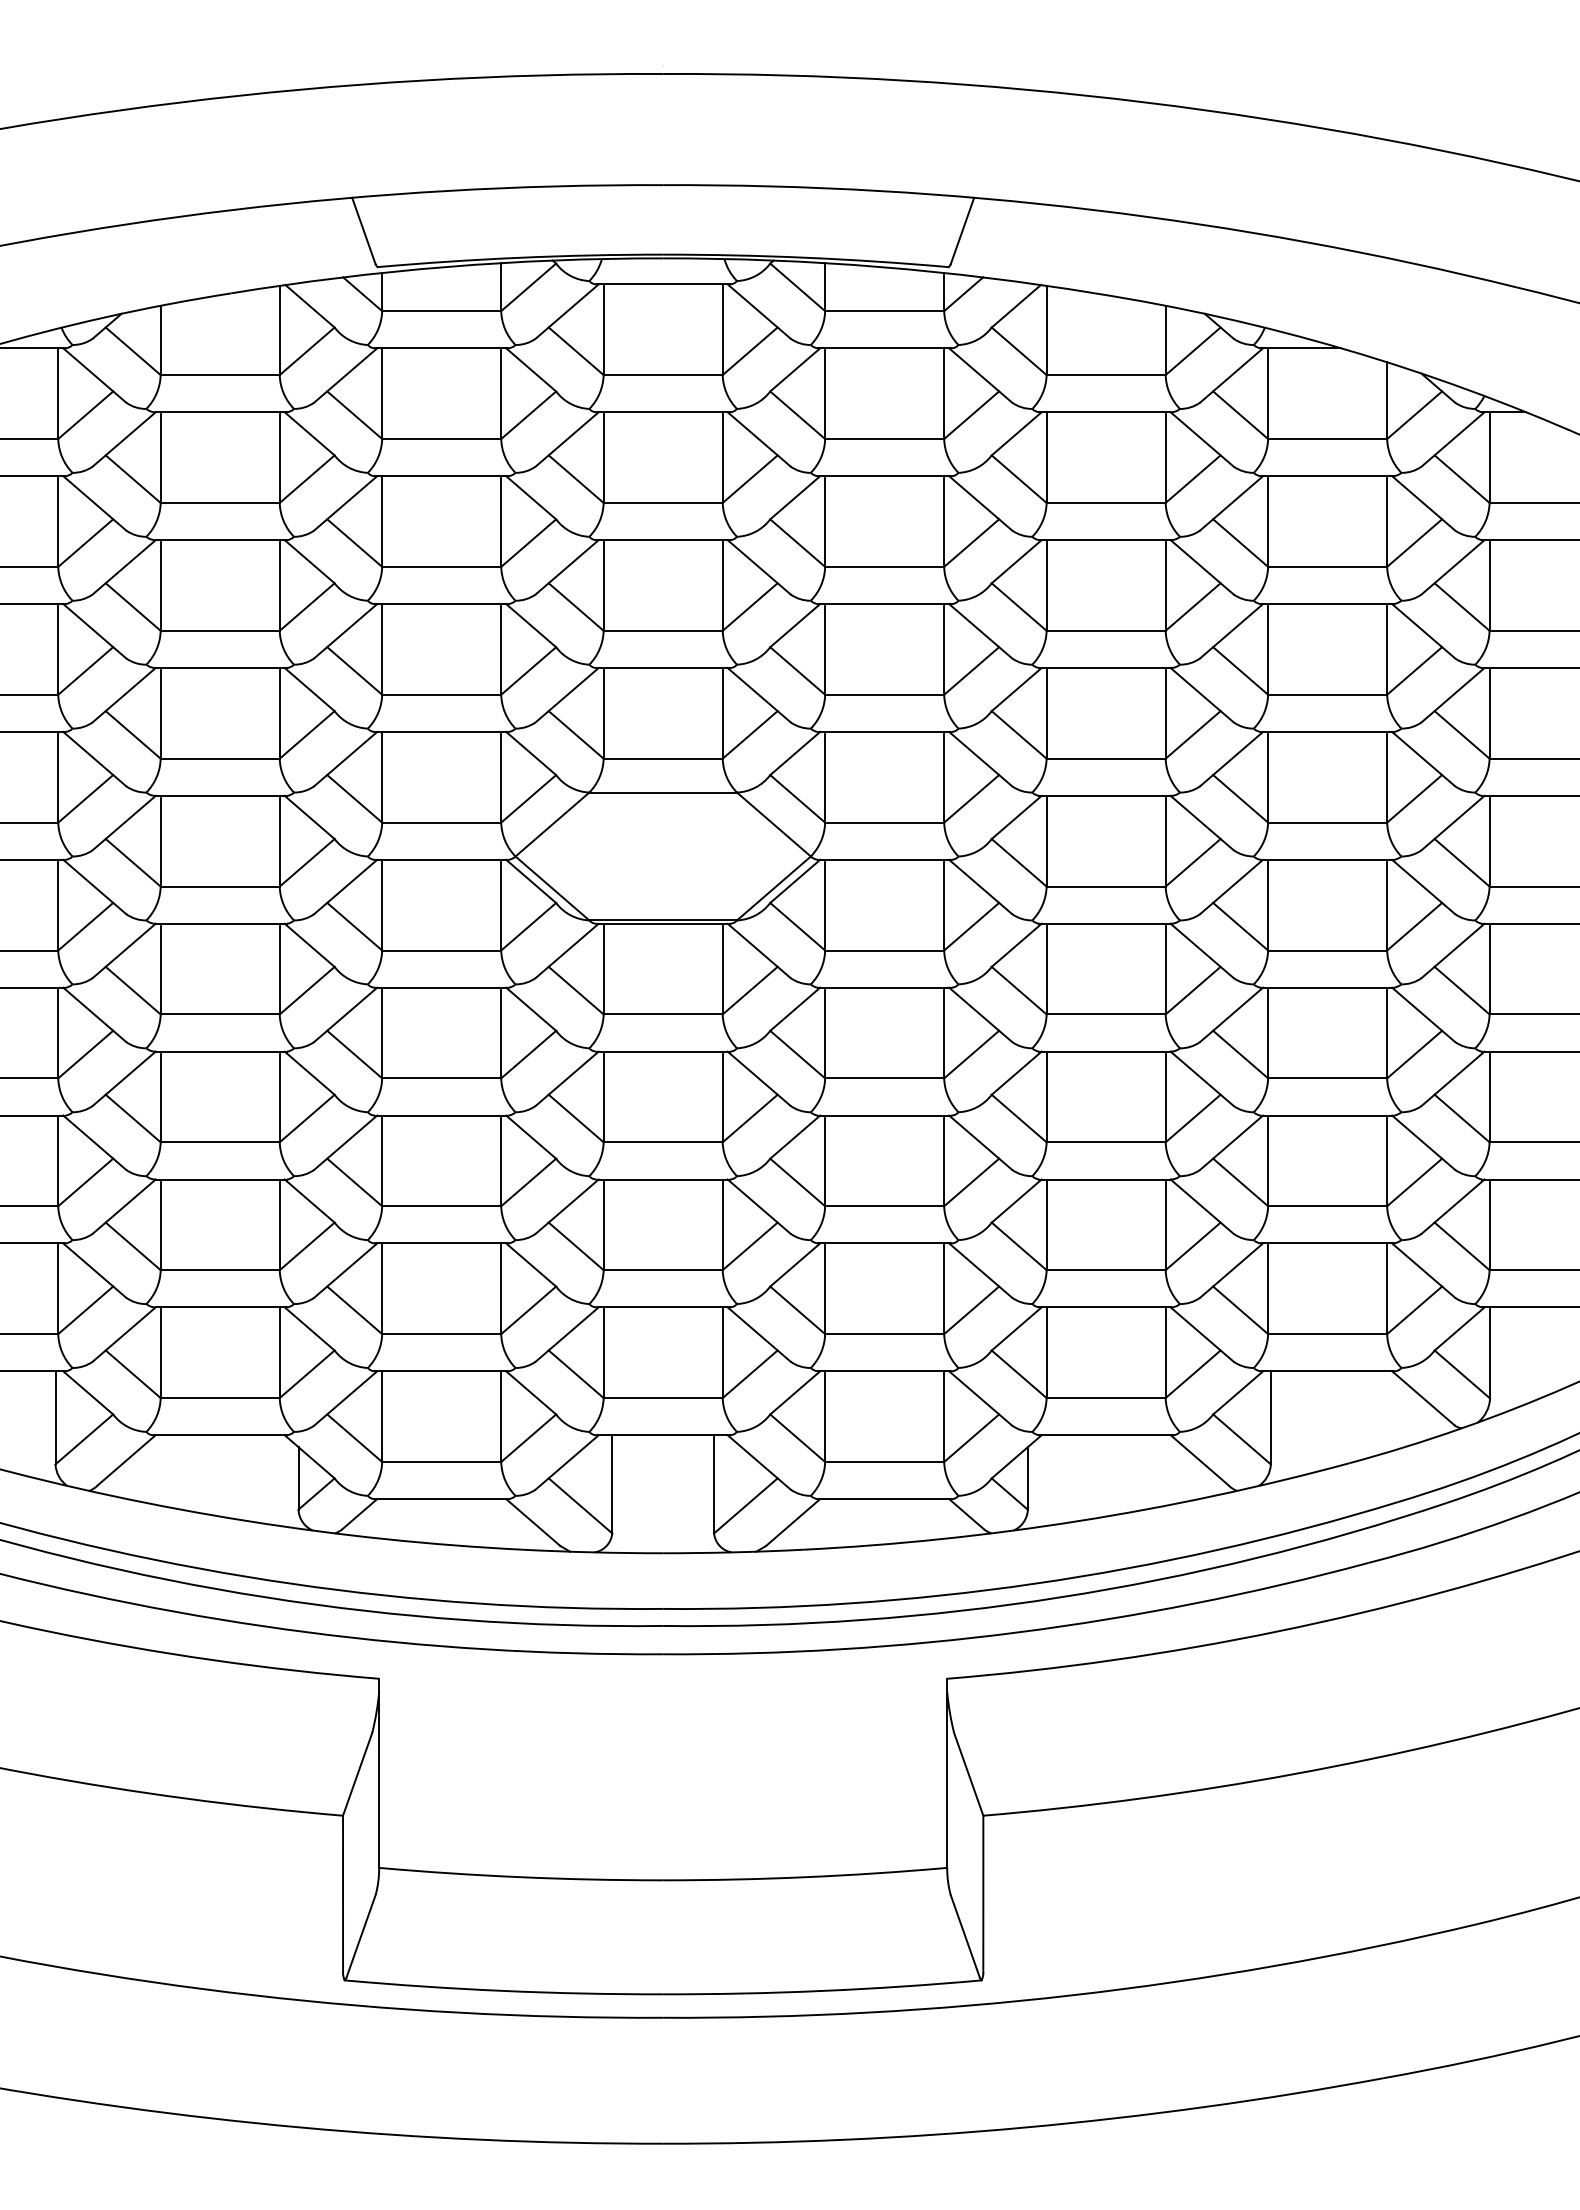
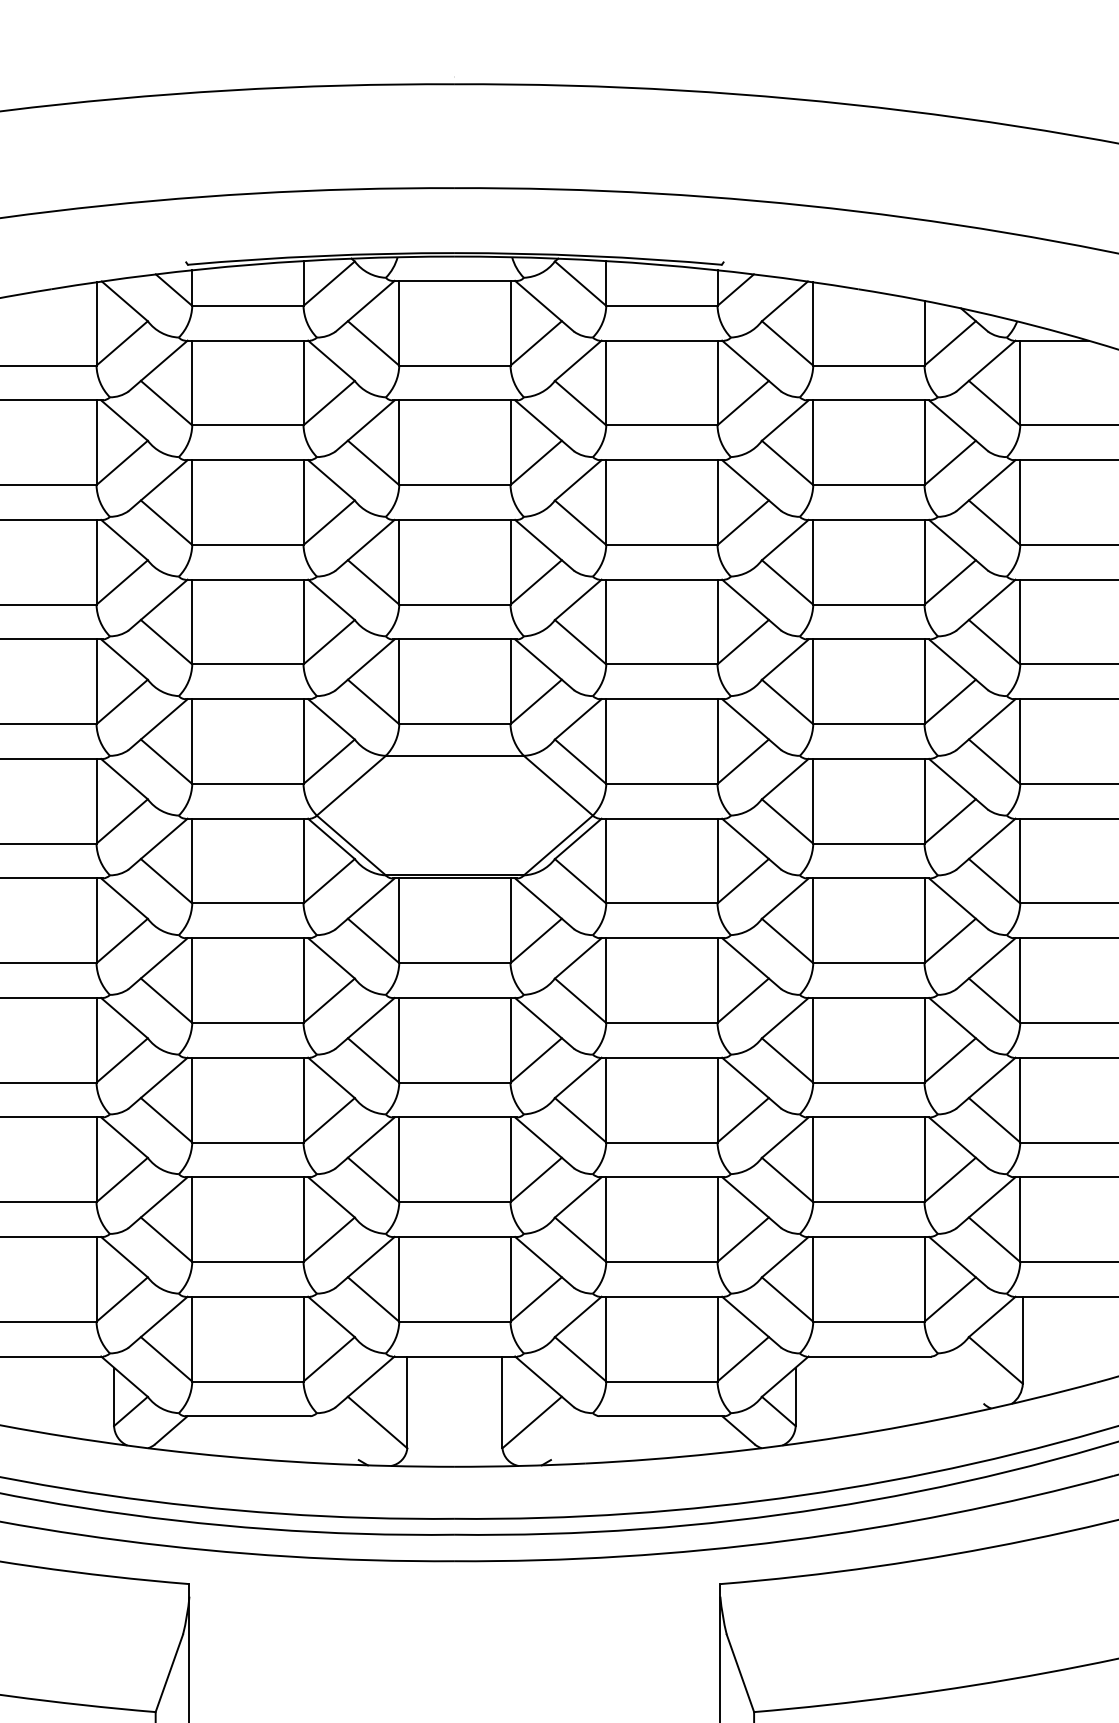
line: (363, 230) -> (174, 230), removed
line: (962, 230) -> (734, 230), removed
line: (1199, 1460) -> (956, 1380), removed
line: (533, 1522) -> (333, 1438), removed
line: (792, 1522) -> (575, 1438), removed

